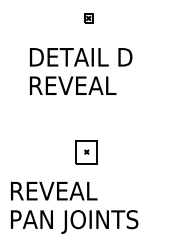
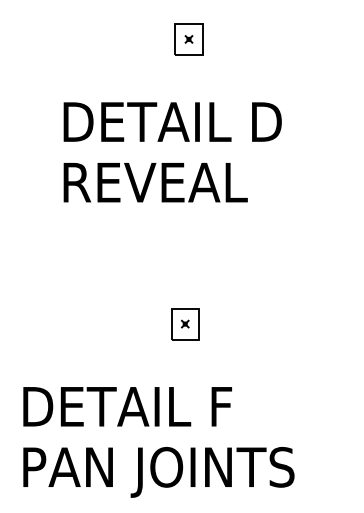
part: (88, 18) -> (188, 39), size x1.67
part: (87, 152) -> (186, 324), size x0.62
text: (60, 190) -> (128, 405), REVEAL -> DETAIL F

